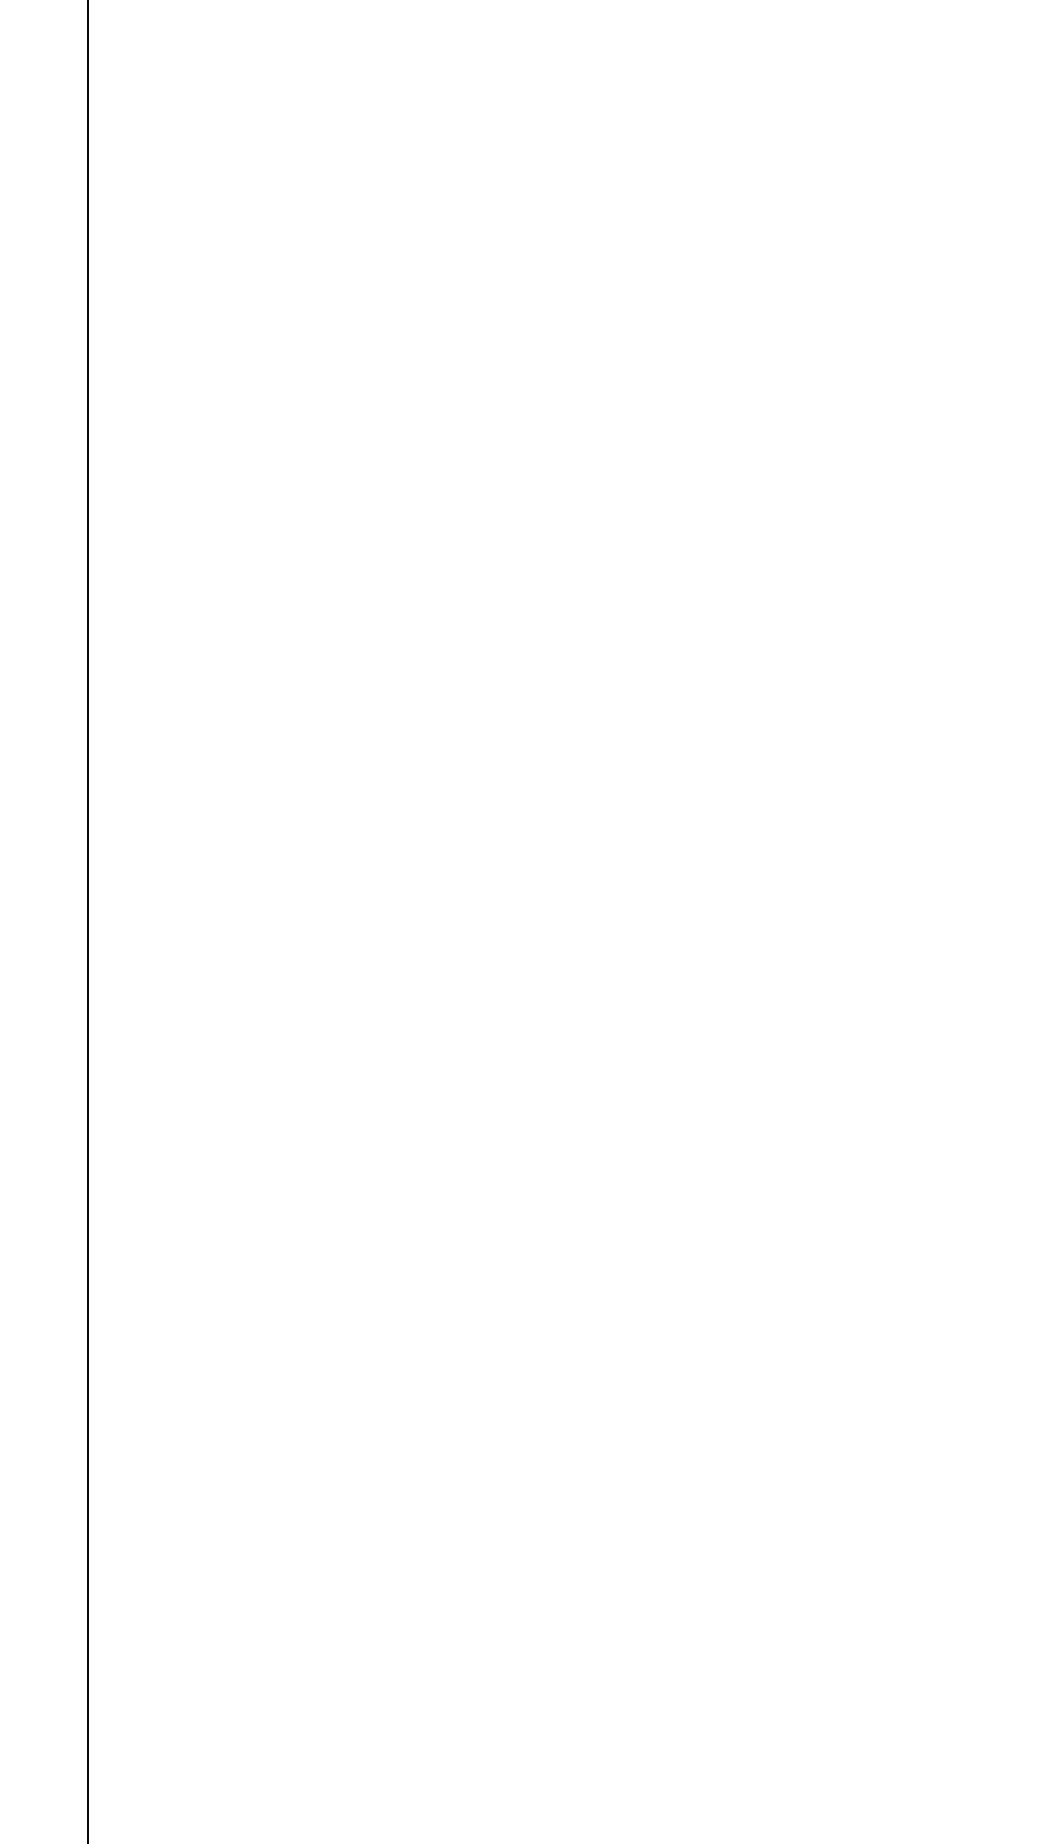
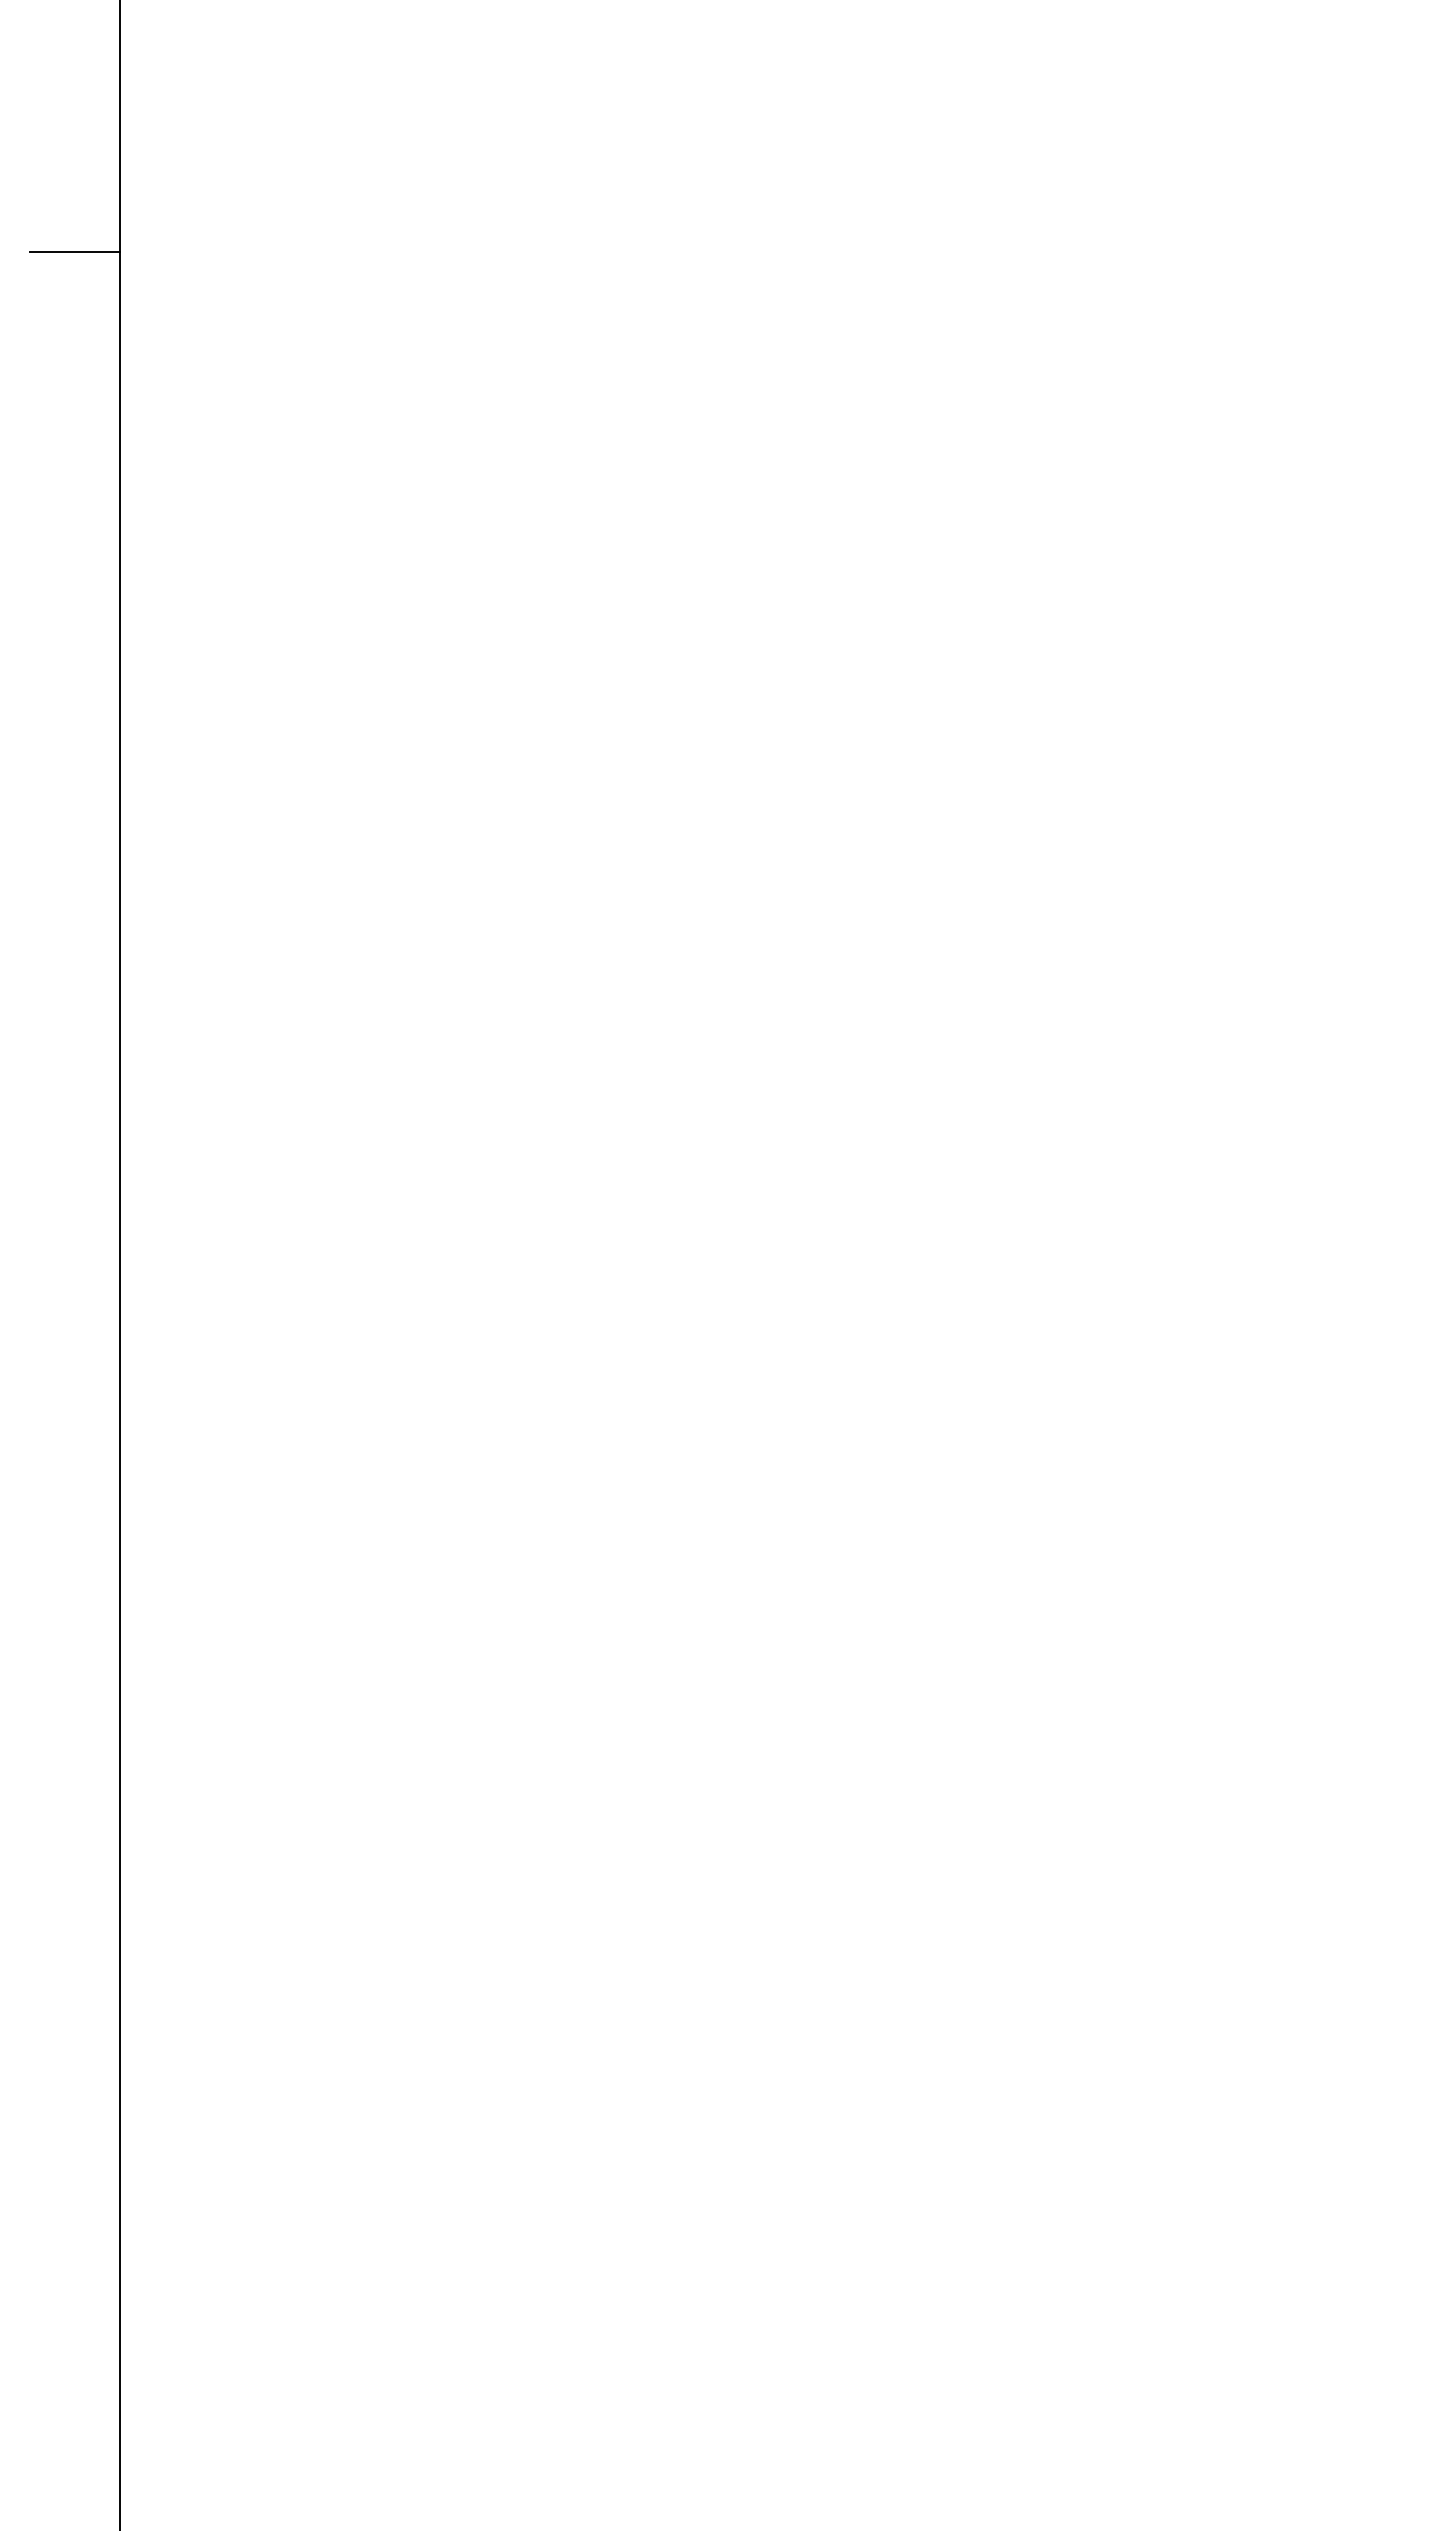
line: (55, 183) -> (75, 251), added

